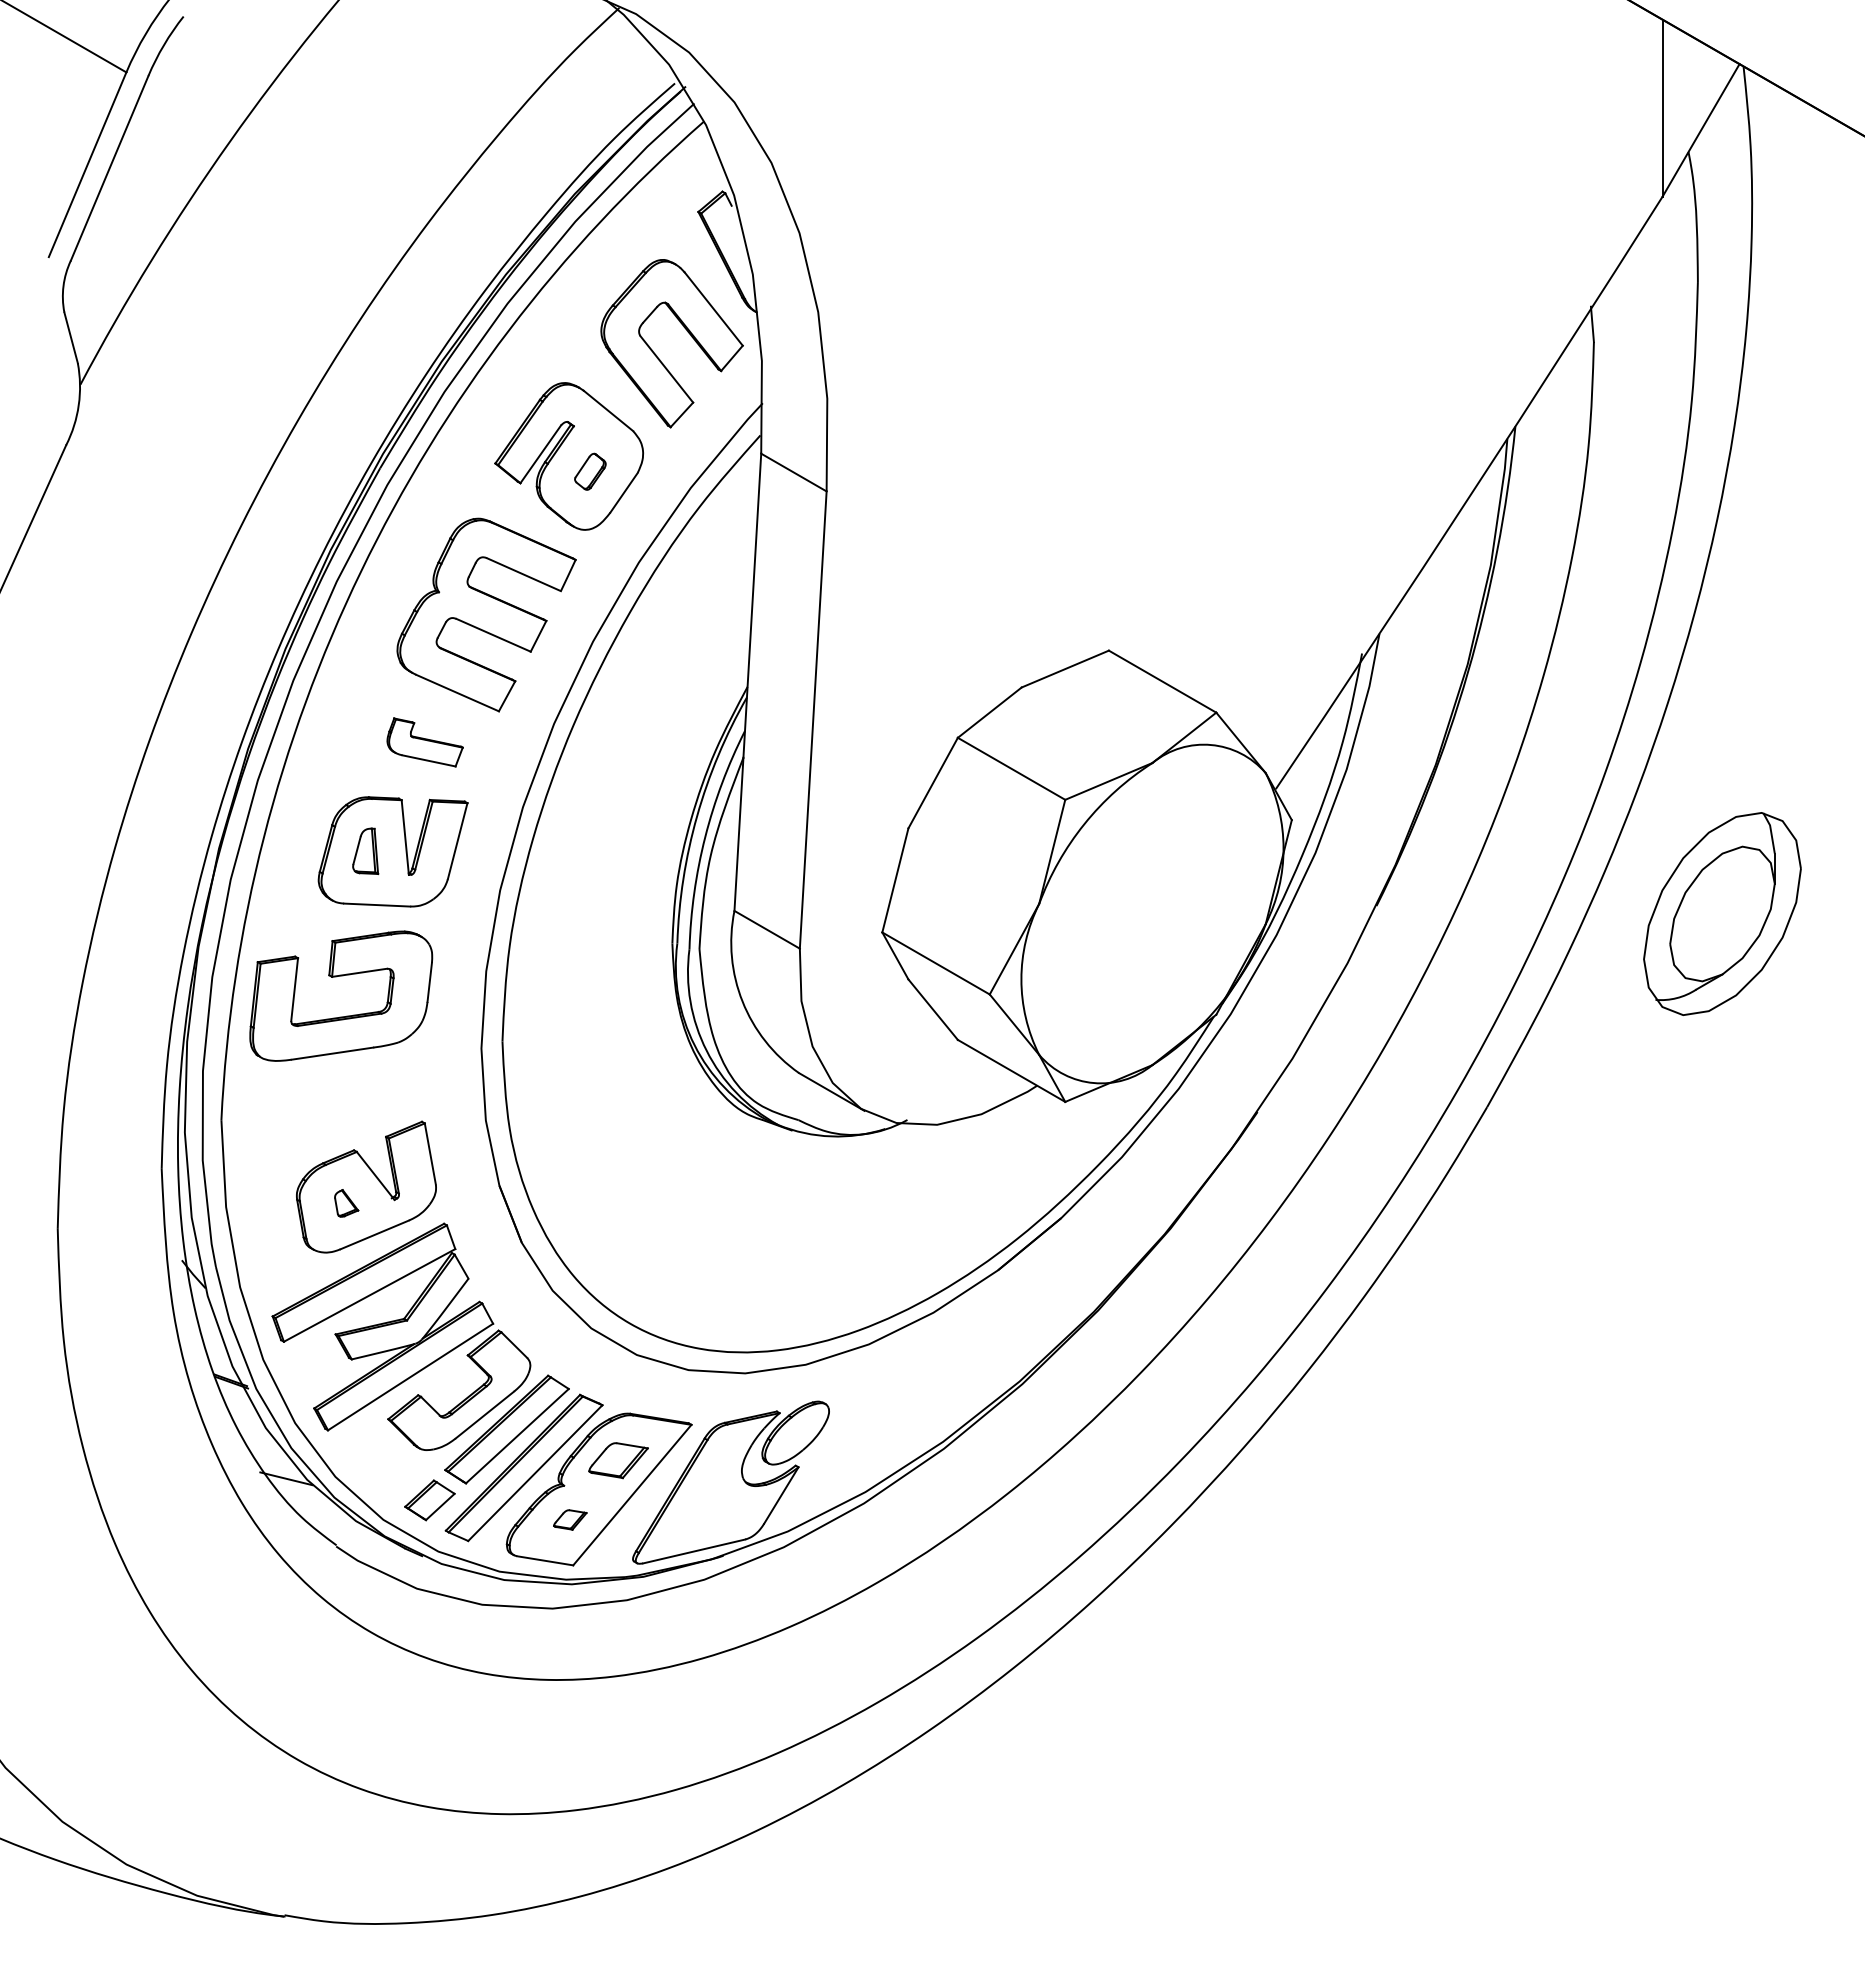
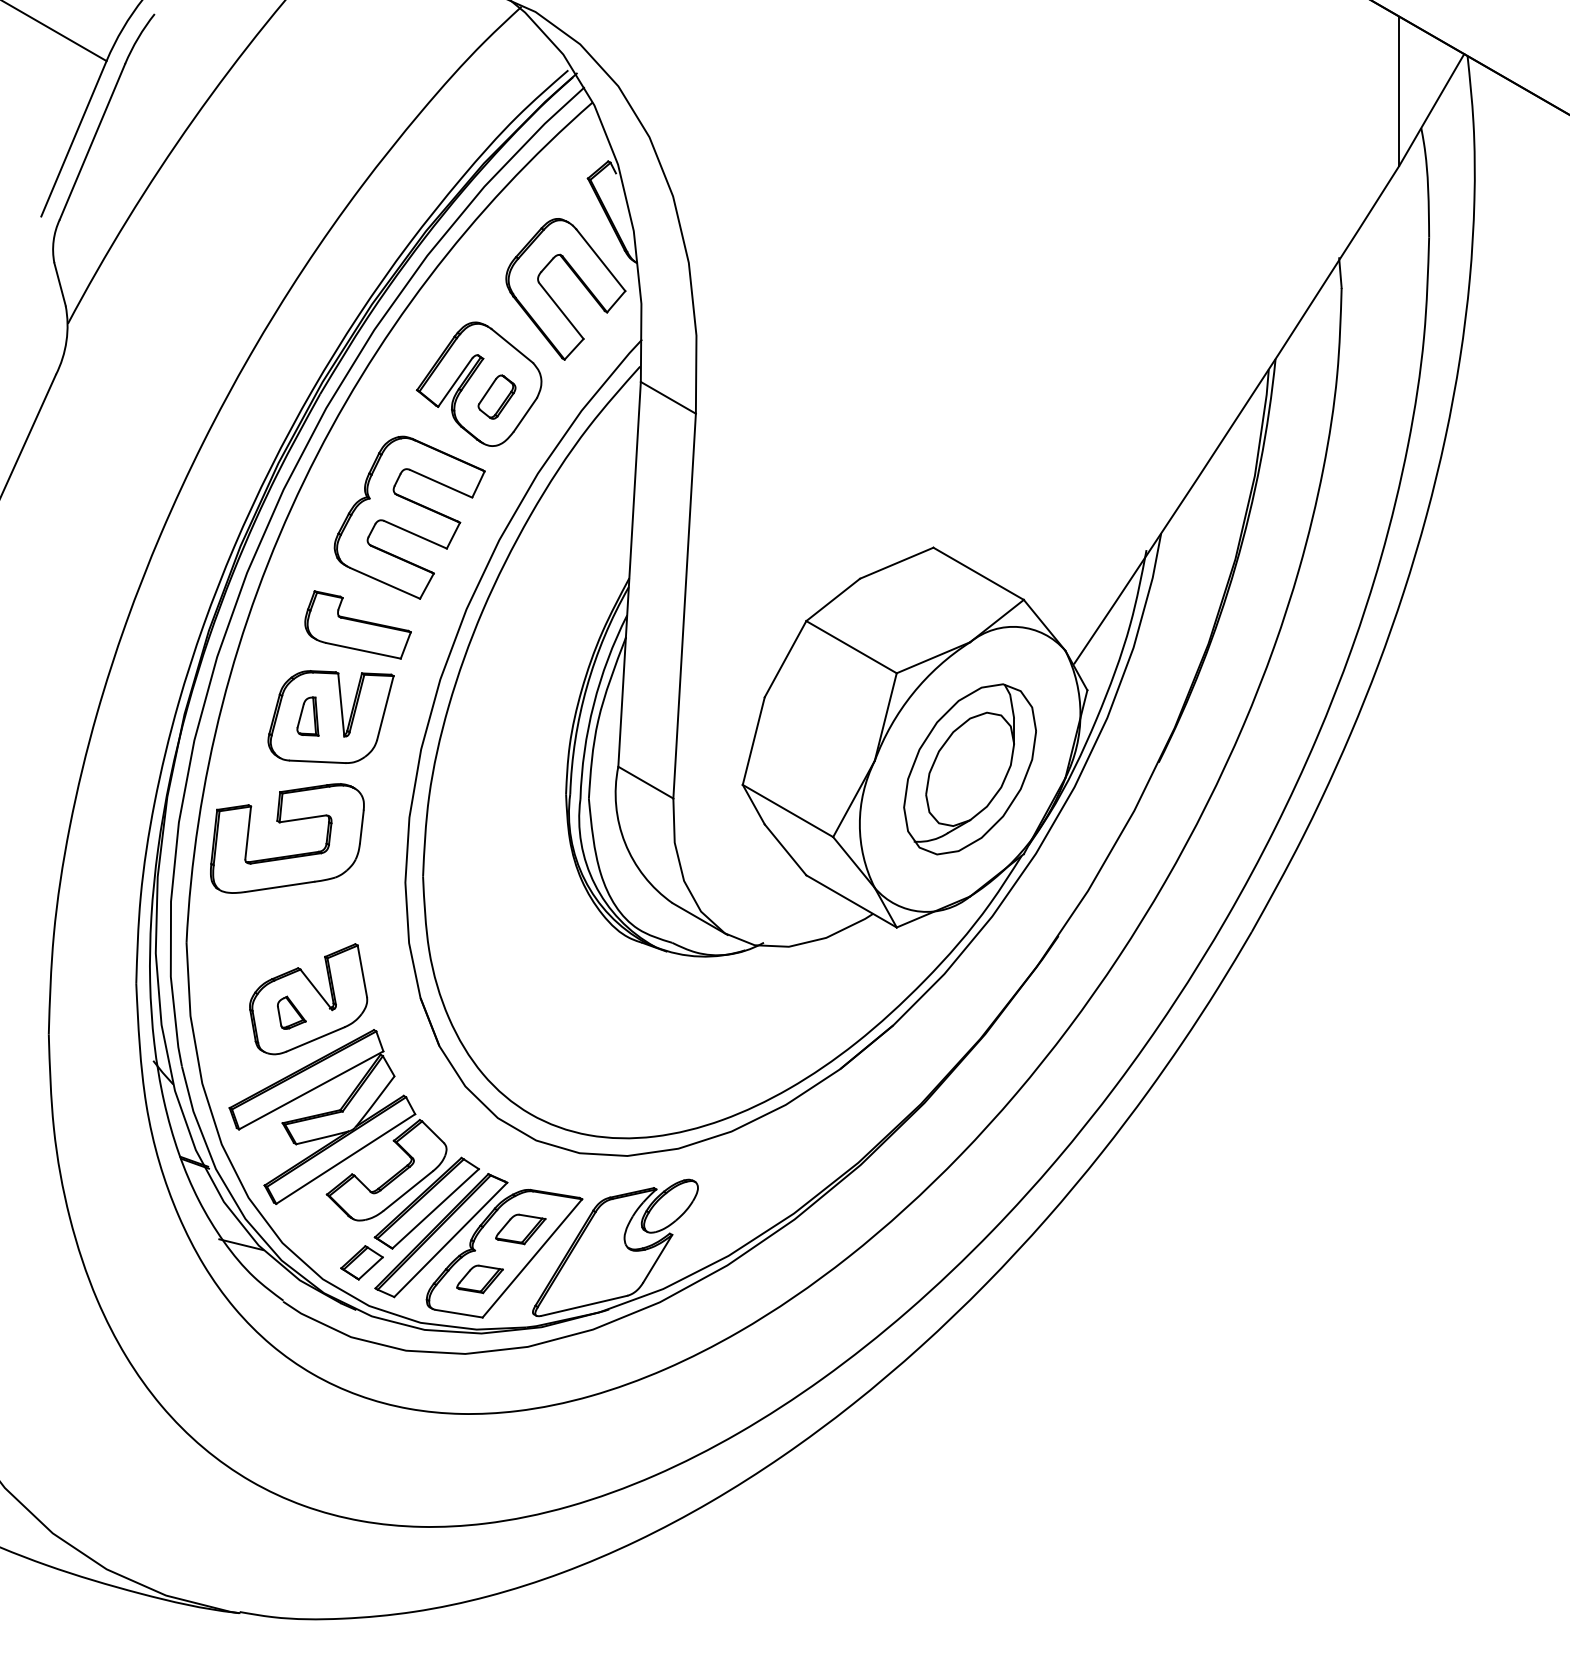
part: (590, 471) -> (497, 396), size x1.43
part: (424, 742) -> (357, 625), size x1.67
part: (1722, 913) -> (970, 768), moved
part: (346, 1203) -> (291, 1012), size x1.43
part: (570, 1519) -> (480, 1278), size x1.67

